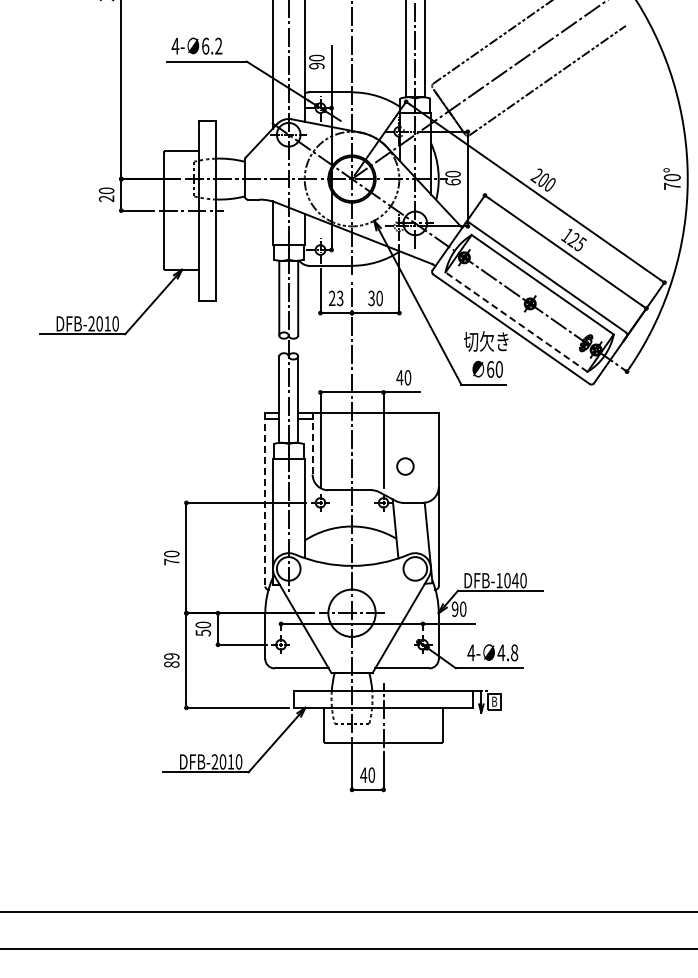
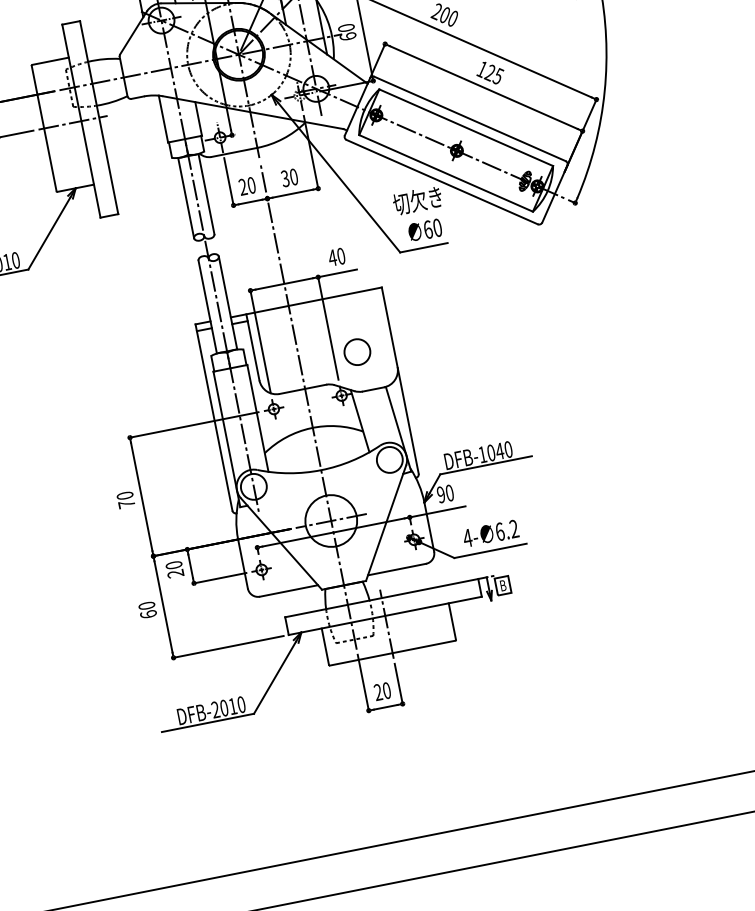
text: (339, 298) -> (250, 185), 23 -> 20
line: (516, 322) -> (446, 173), dashed -> solid
line: (312, 443) -> (252, 347), dashed -> solid
circle: (405, 466) -> (357, 352), size x1.43
line: (265, 499) -> (214, 417), dashed -> solid
text: (203, 632) -> (175, 573), 50 -> 20
text: (507, 652) -> (506, 530), 4.8 -> 6.2
text: (171, 660) -> (147, 610), 89 -> 60
text: (363, 774) -> (377, 691), 40 -> 20

